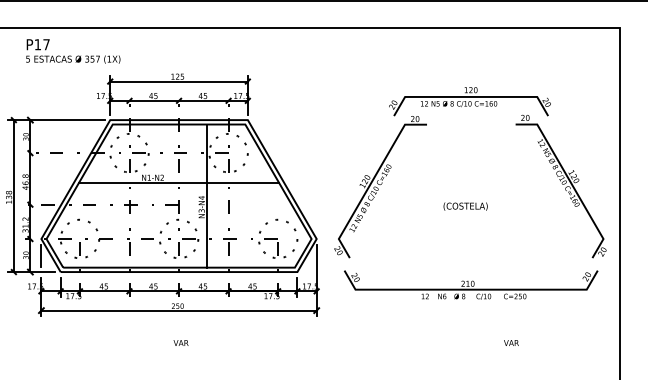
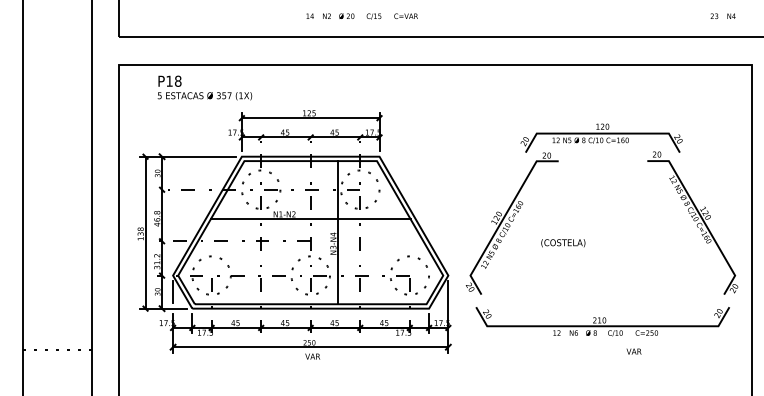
text: (46, 43) -> (178, 80), P17 -> P18
text: (465, 206) -> (563, 243), moved
text: (180, 342) -> (312, 356), moved
text: (510, 342) -> (633, 351), moved

